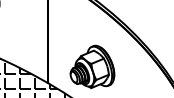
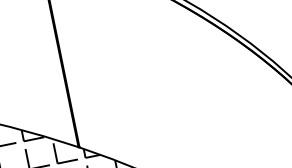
part: (92, 66) -> (155, 99), removed

